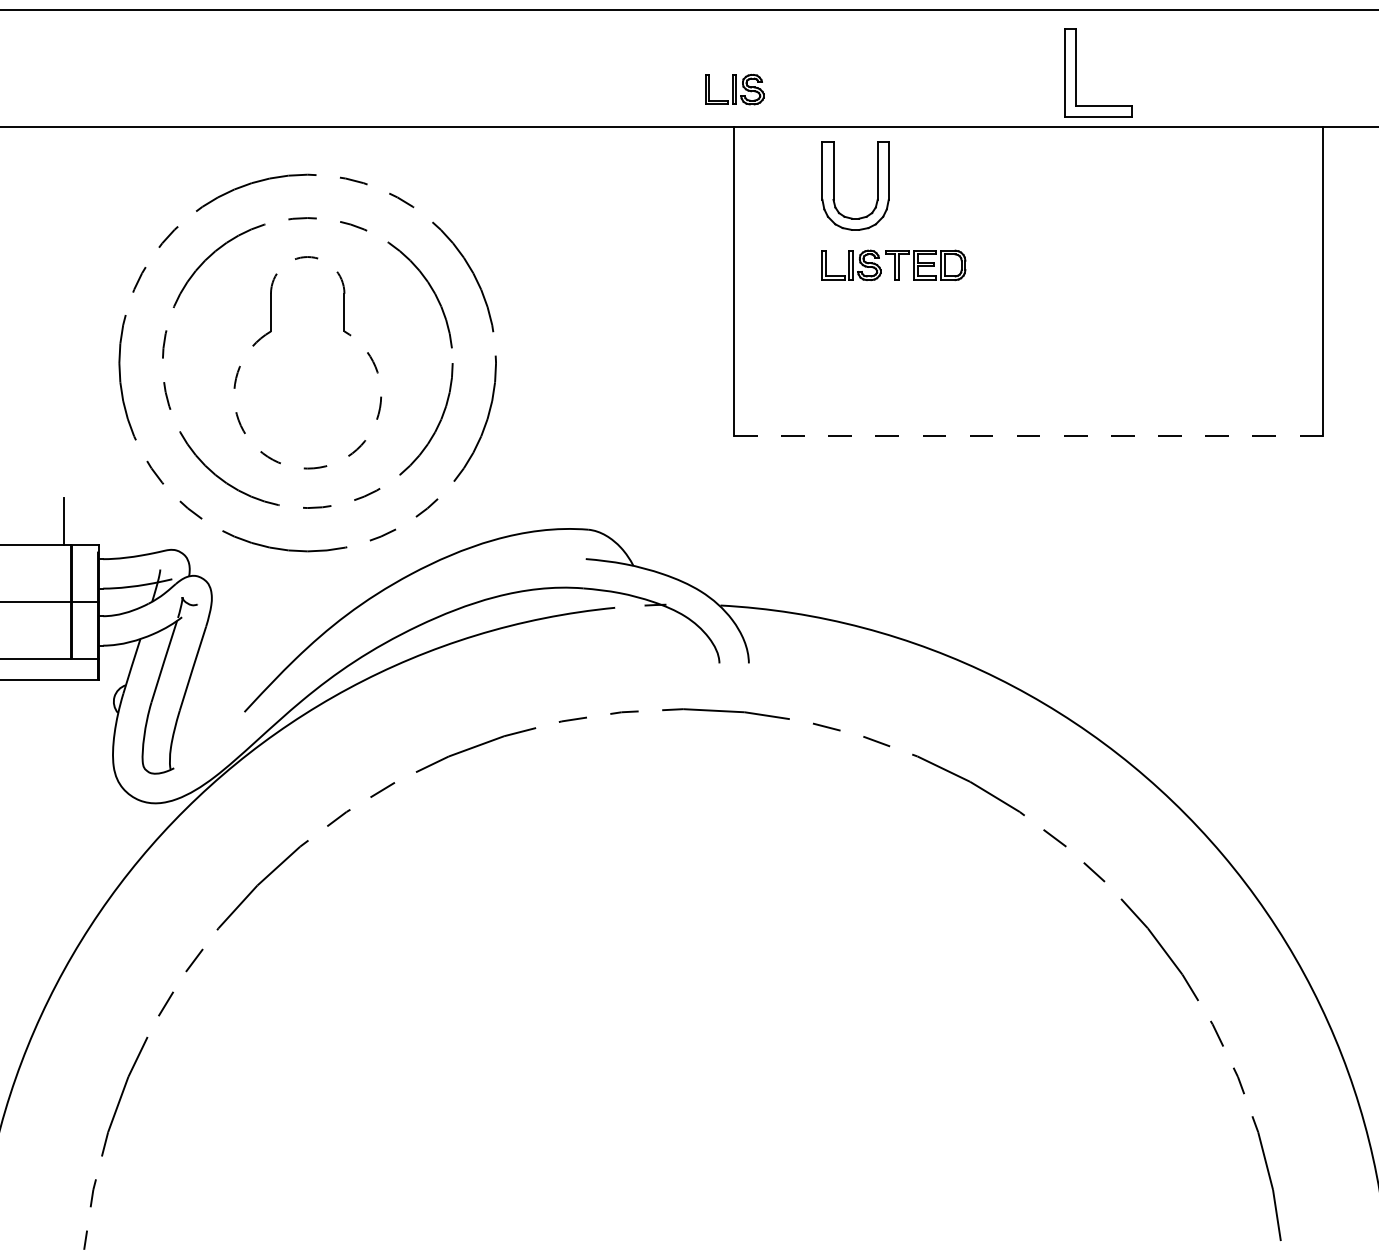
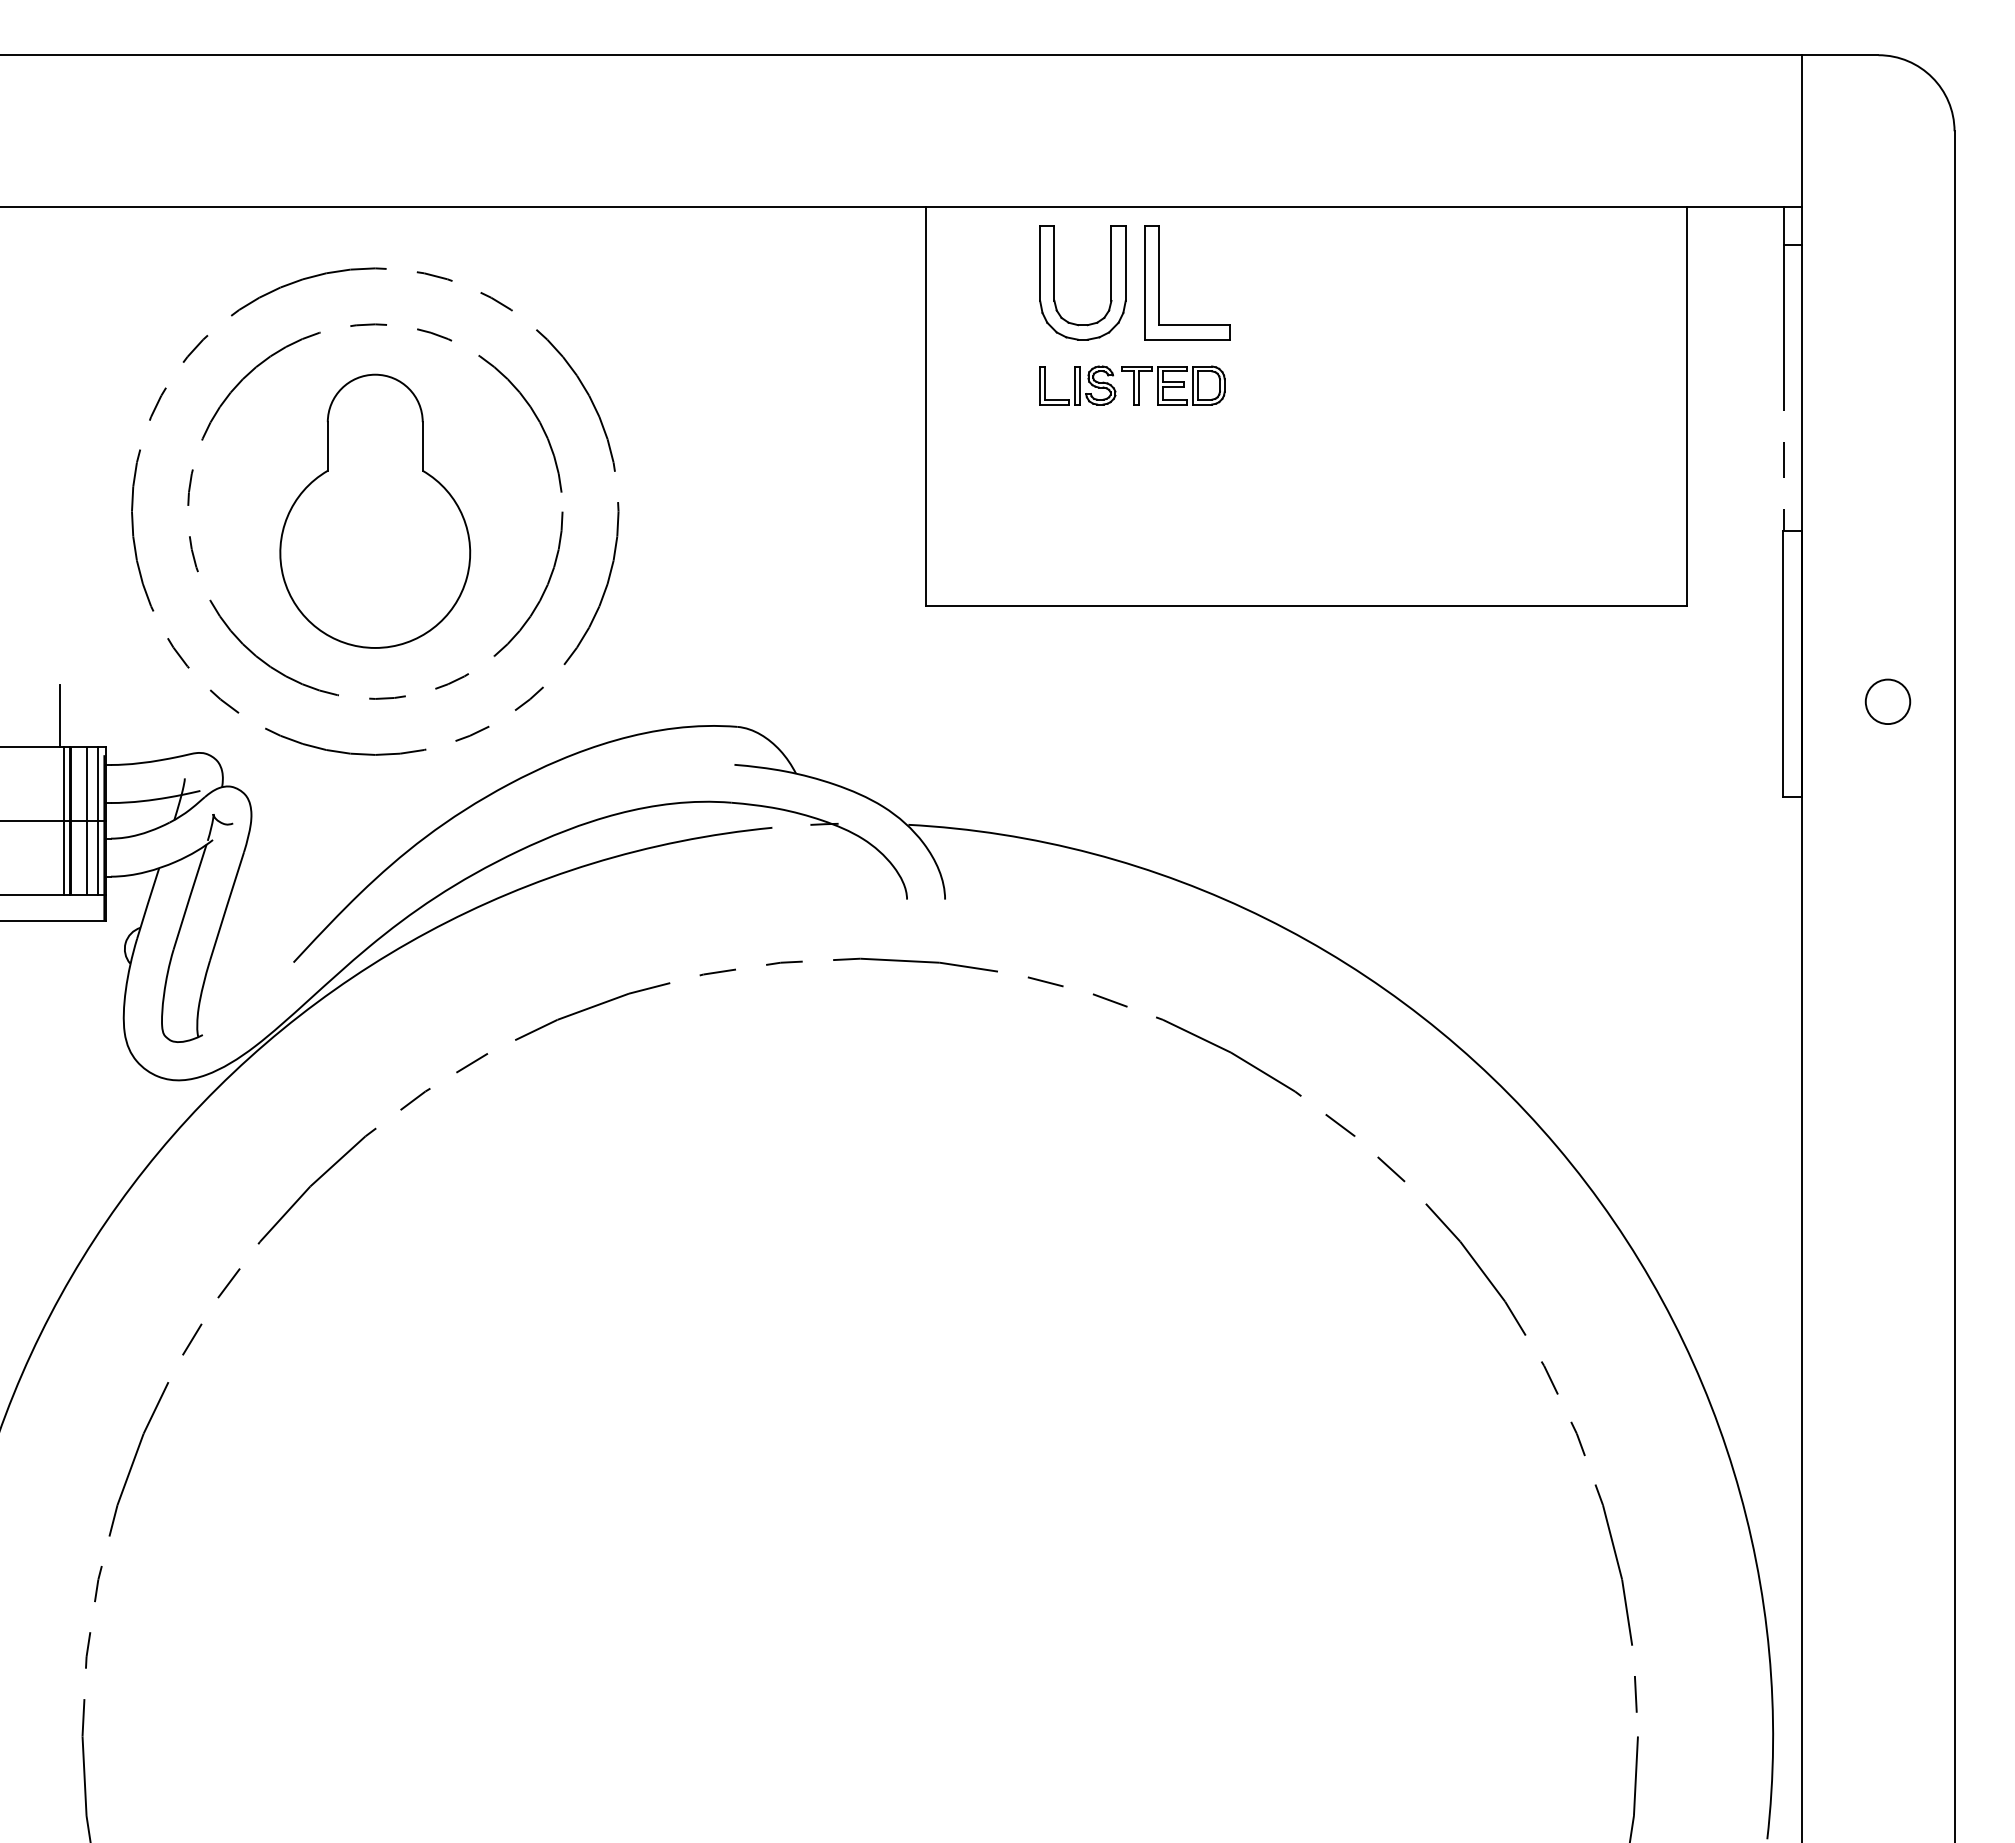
part: (1076, 72) -> (1159, 282), moved
part: (734, 89) -> (926, 158), removed
arc: (307, 256) -> (375, 374), dashed -> solid
line: (1027, 435) -> (1305, 605), dashed -> solid
arc: (307, 468) -> (375, 647), dashed -> solid
line: (66, 602) -> (63, 820), added
line: (84, 602) -> (86, 820), added
line: (92, 602) -> (97, 820), added

